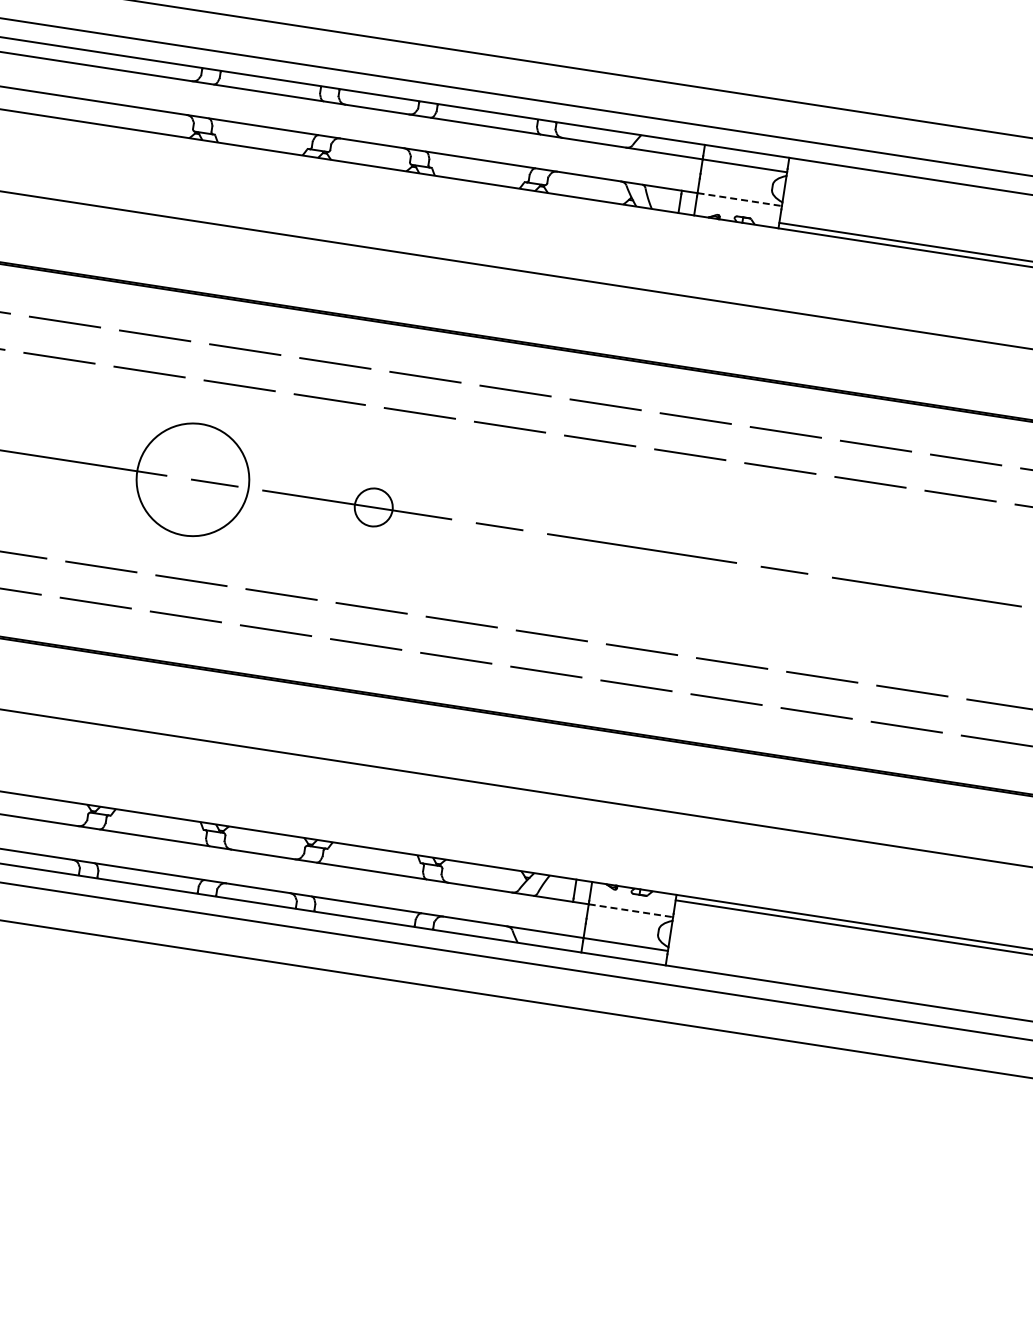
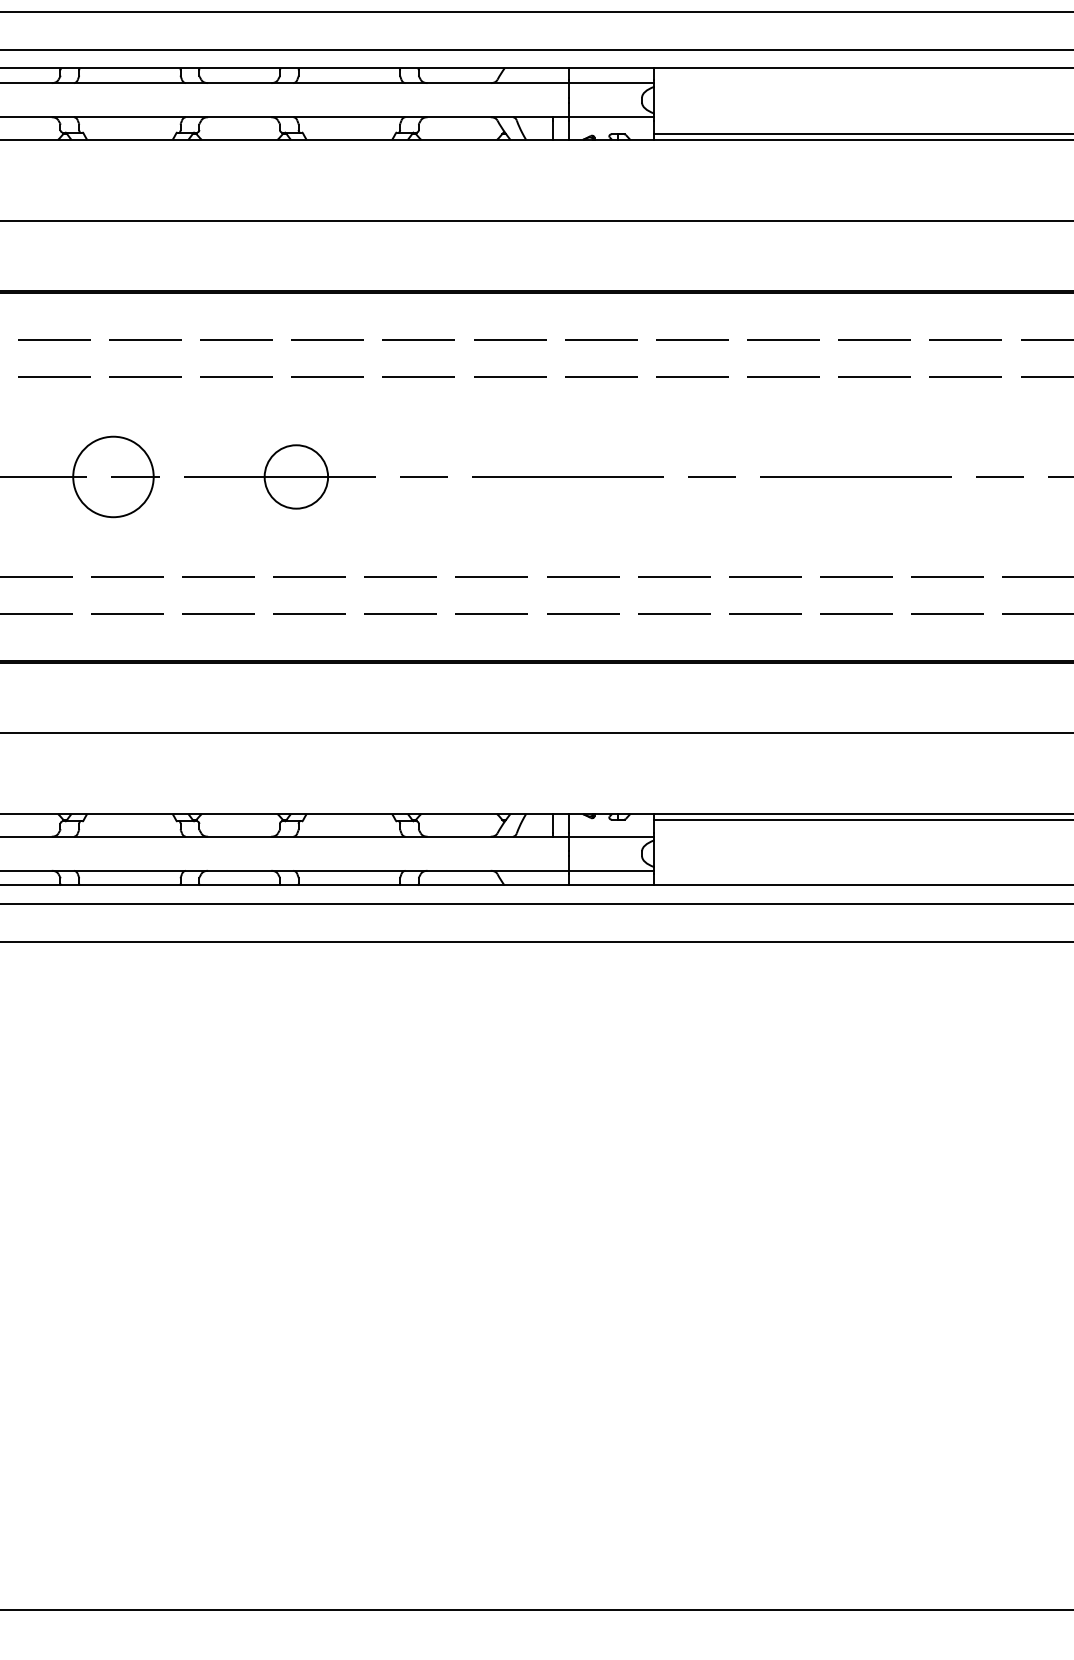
line: (739, 199) -> (611, 117), dashed -> solid
circle: (193, 479) -> (113, 476), size x0.71
circle: (373, 507) -> (296, 476), size x1.67
line: (630, 910) -> (611, 836), dashed -> solid

